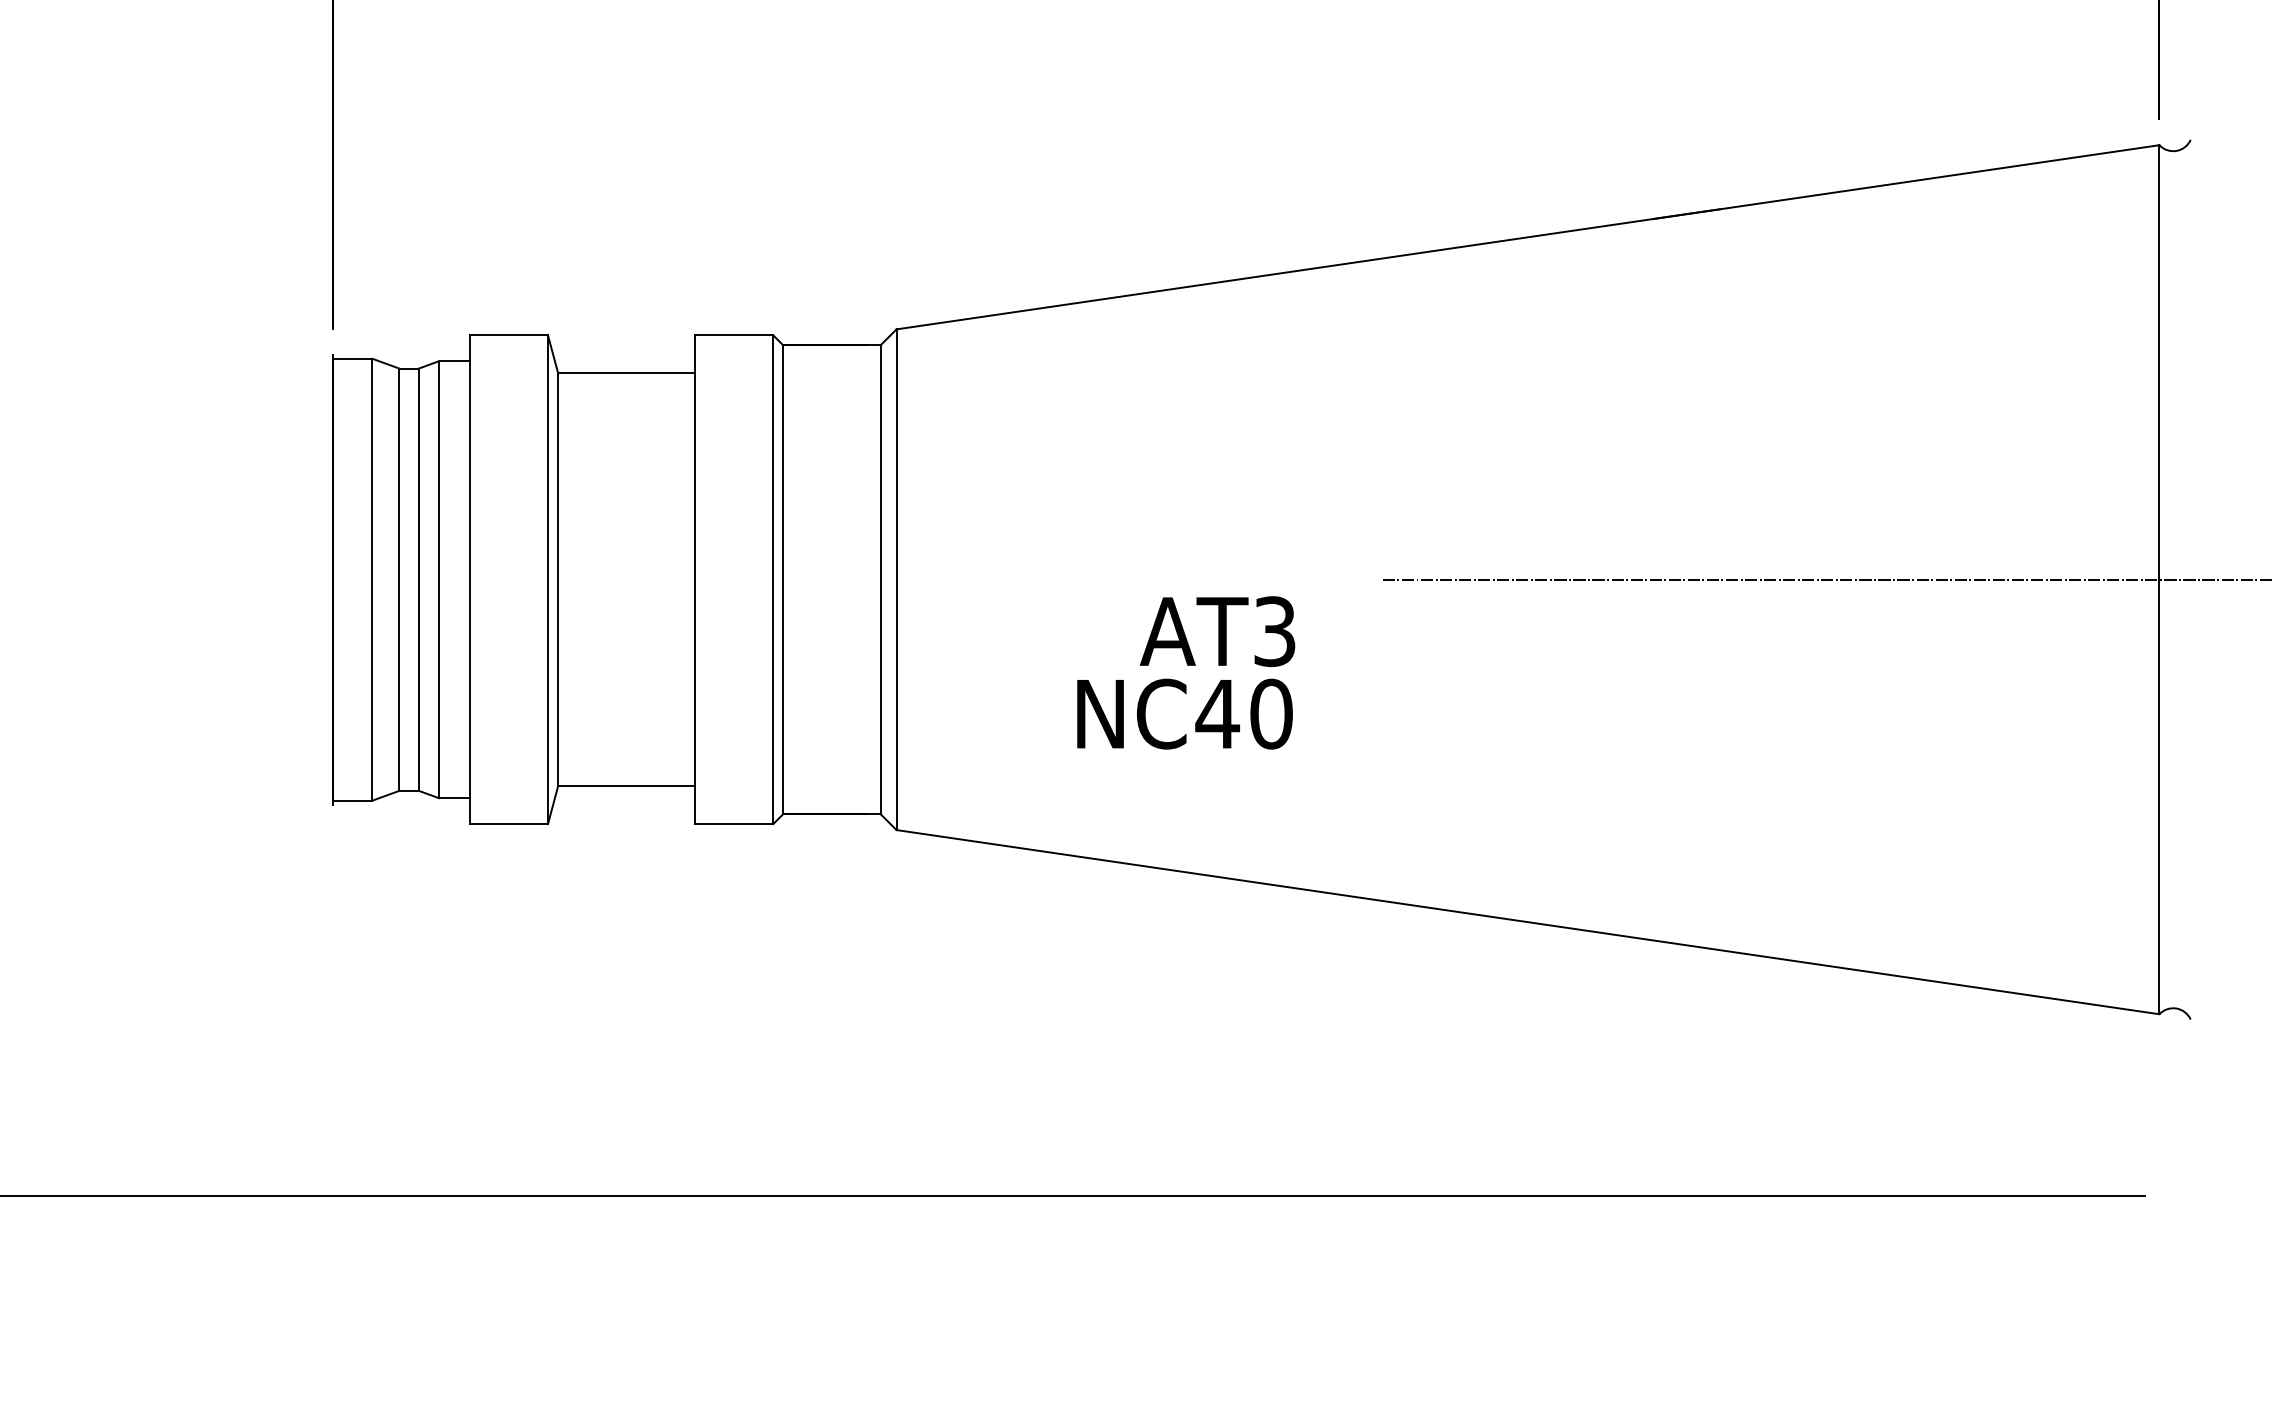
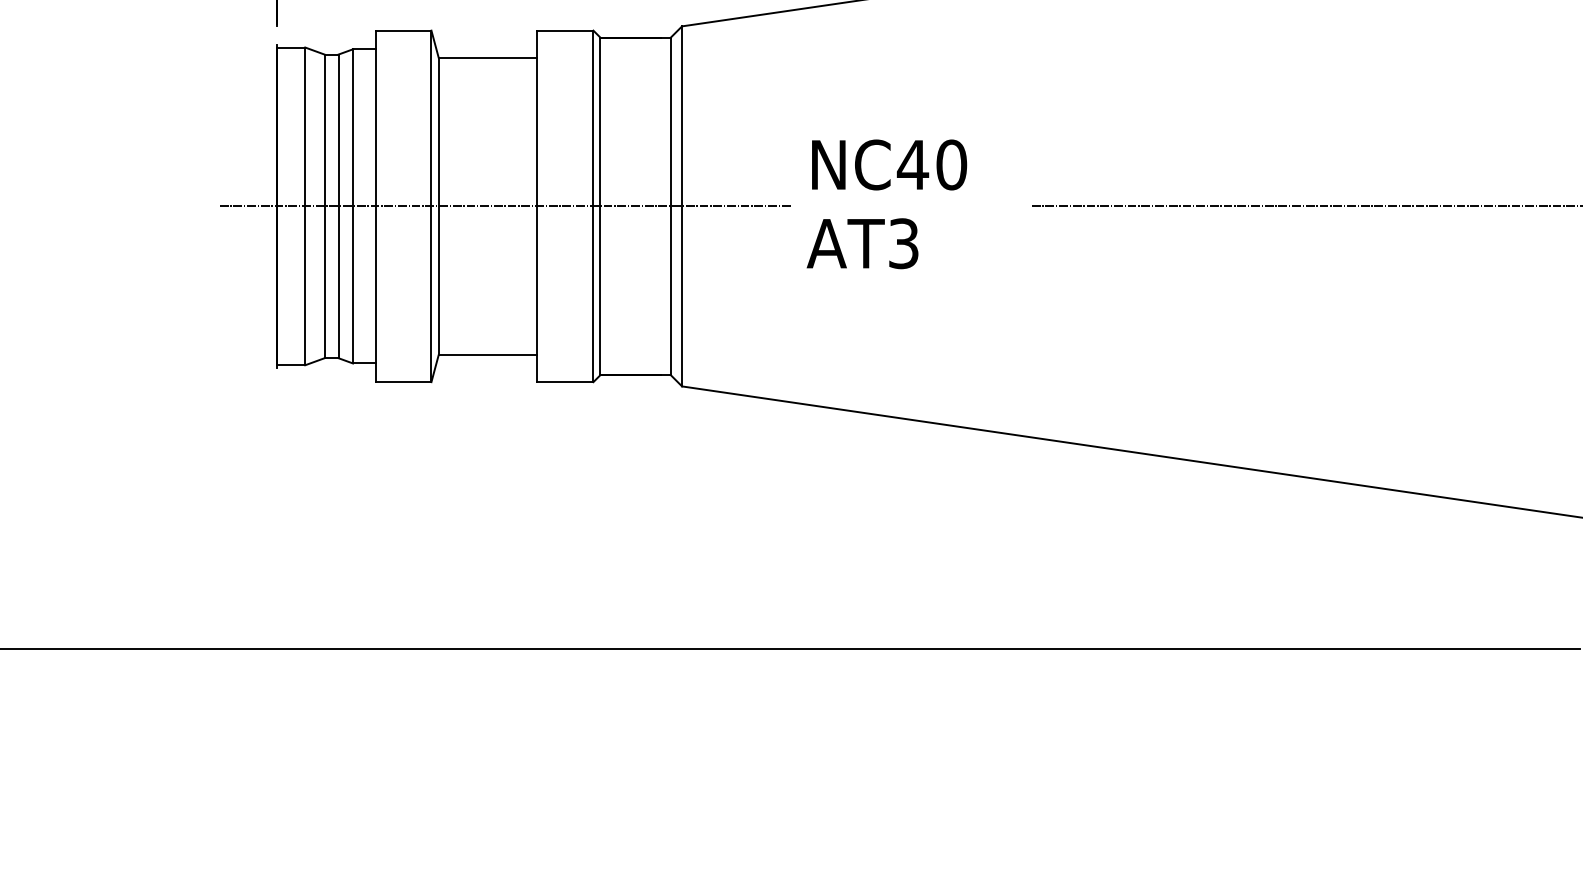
line: (650, 579) -> (505, 206), added
text: (1217, 631) -> (862, 243), moved
text: (1184, 713) -> (889, 164), moved

